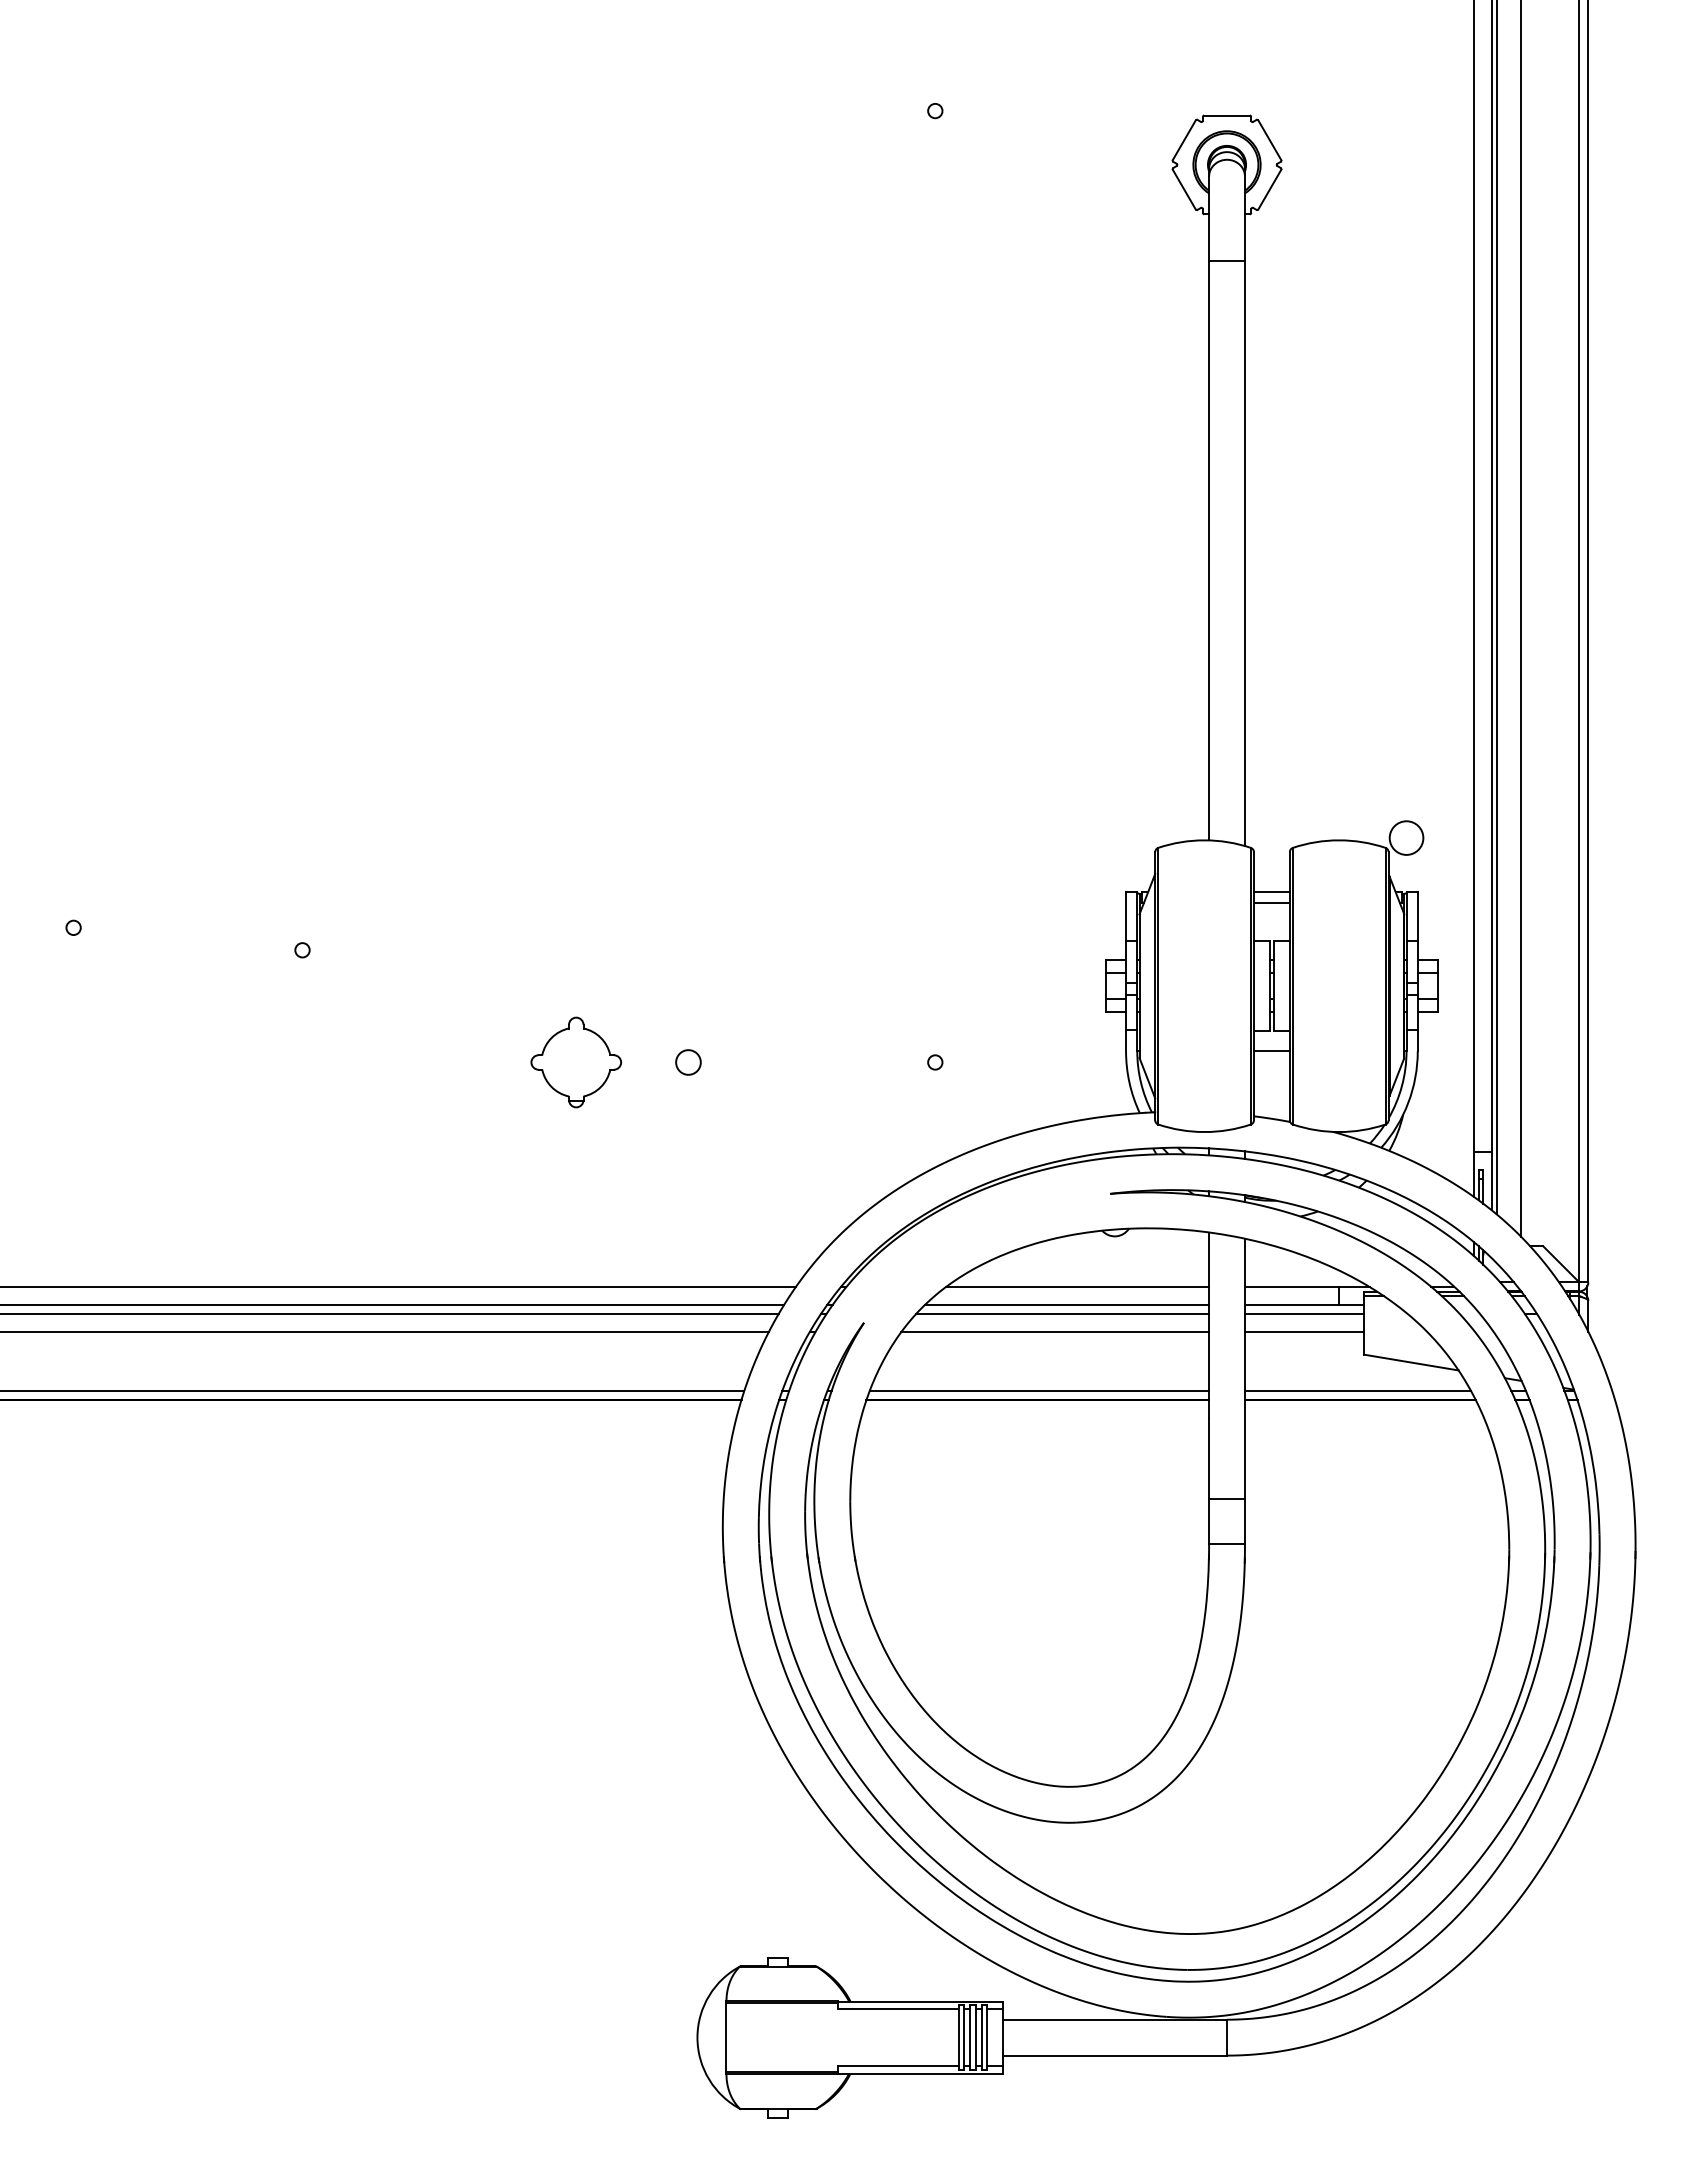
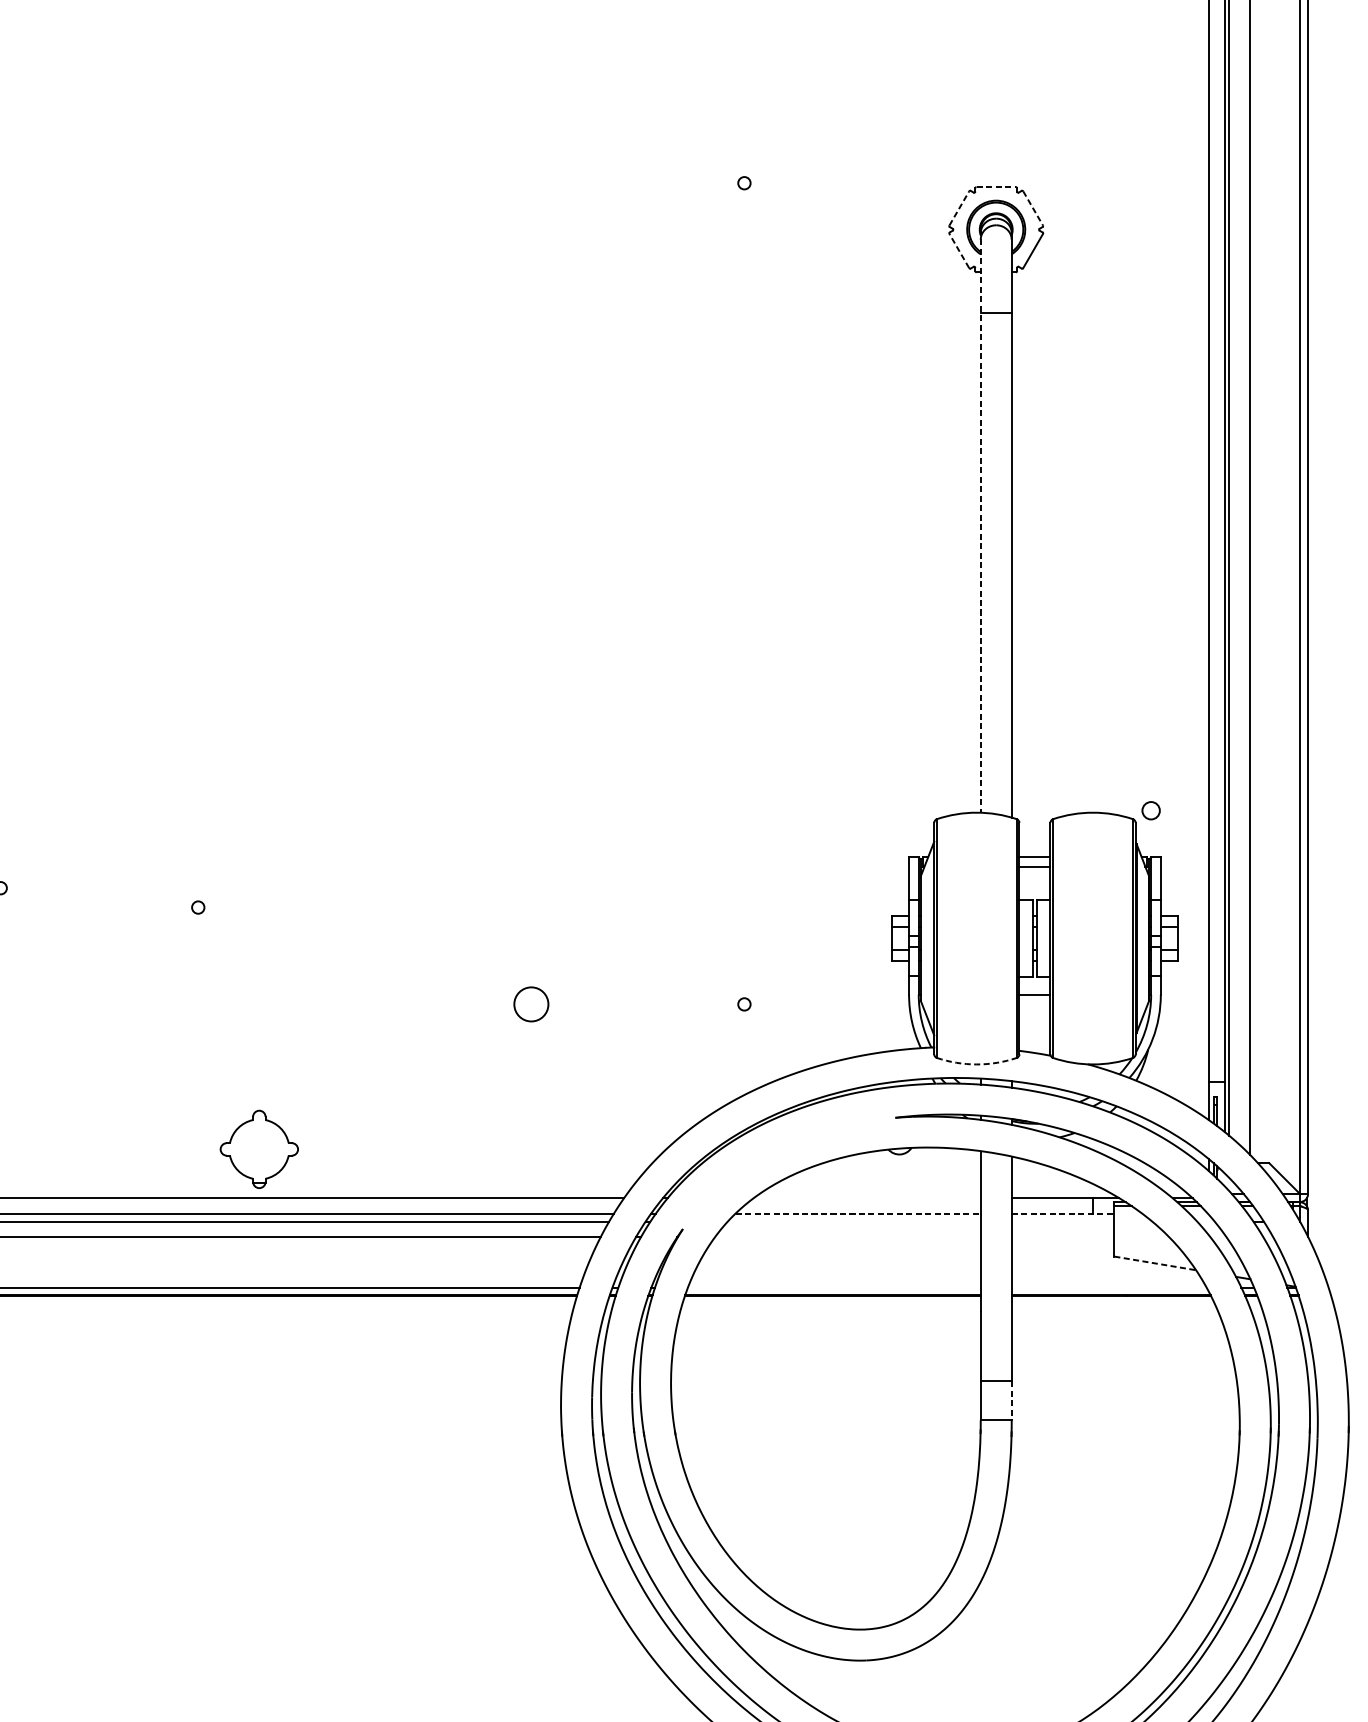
line: (1227, 115) -> (996, 187), solid -> dashed
line: (1184, 140) -> (959, 208), solid -> dashed
line: (1269, 140) -> (1032, 208), solid -> dashed
line: (1184, 189) -> (959, 250), solid -> dashed
line: (1209, 502) -> (981, 521), solid -> dashed
circle: (1406, 837) -> (1151, 810), size x0.6
part: (575, 1062) -> (258, 1149), moved
circle: (688, 1062) -> (531, 1004), size x1.6
arc: (1204, 1132) -> (976, 1064), solid -> dashed
line: (1077, 1286) -> (867, 1197), removed
line: (1067, 1304) -> (858, 1213), solid -> dashed
line: (1304, 1304) -> (1063, 1213), solid -> dashed
line: (1062, 1314) -> (854, 1221), removed
line: (1303, 1314) -> (1062, 1221), removed
line: (1055, 1332) -> (848, 1237), removed
line: (1303, 1332) -> (1062, 1237), removed
line: (1411, 1362) -> (1155, 1263), solid -> dashed
line: (1039, 1390) -> (834, 1287), removed
line: (1357, 1390) -> (1108, 1287), removed
line: (1244, 1522) -> (1011, 1401), solid -> dashed

